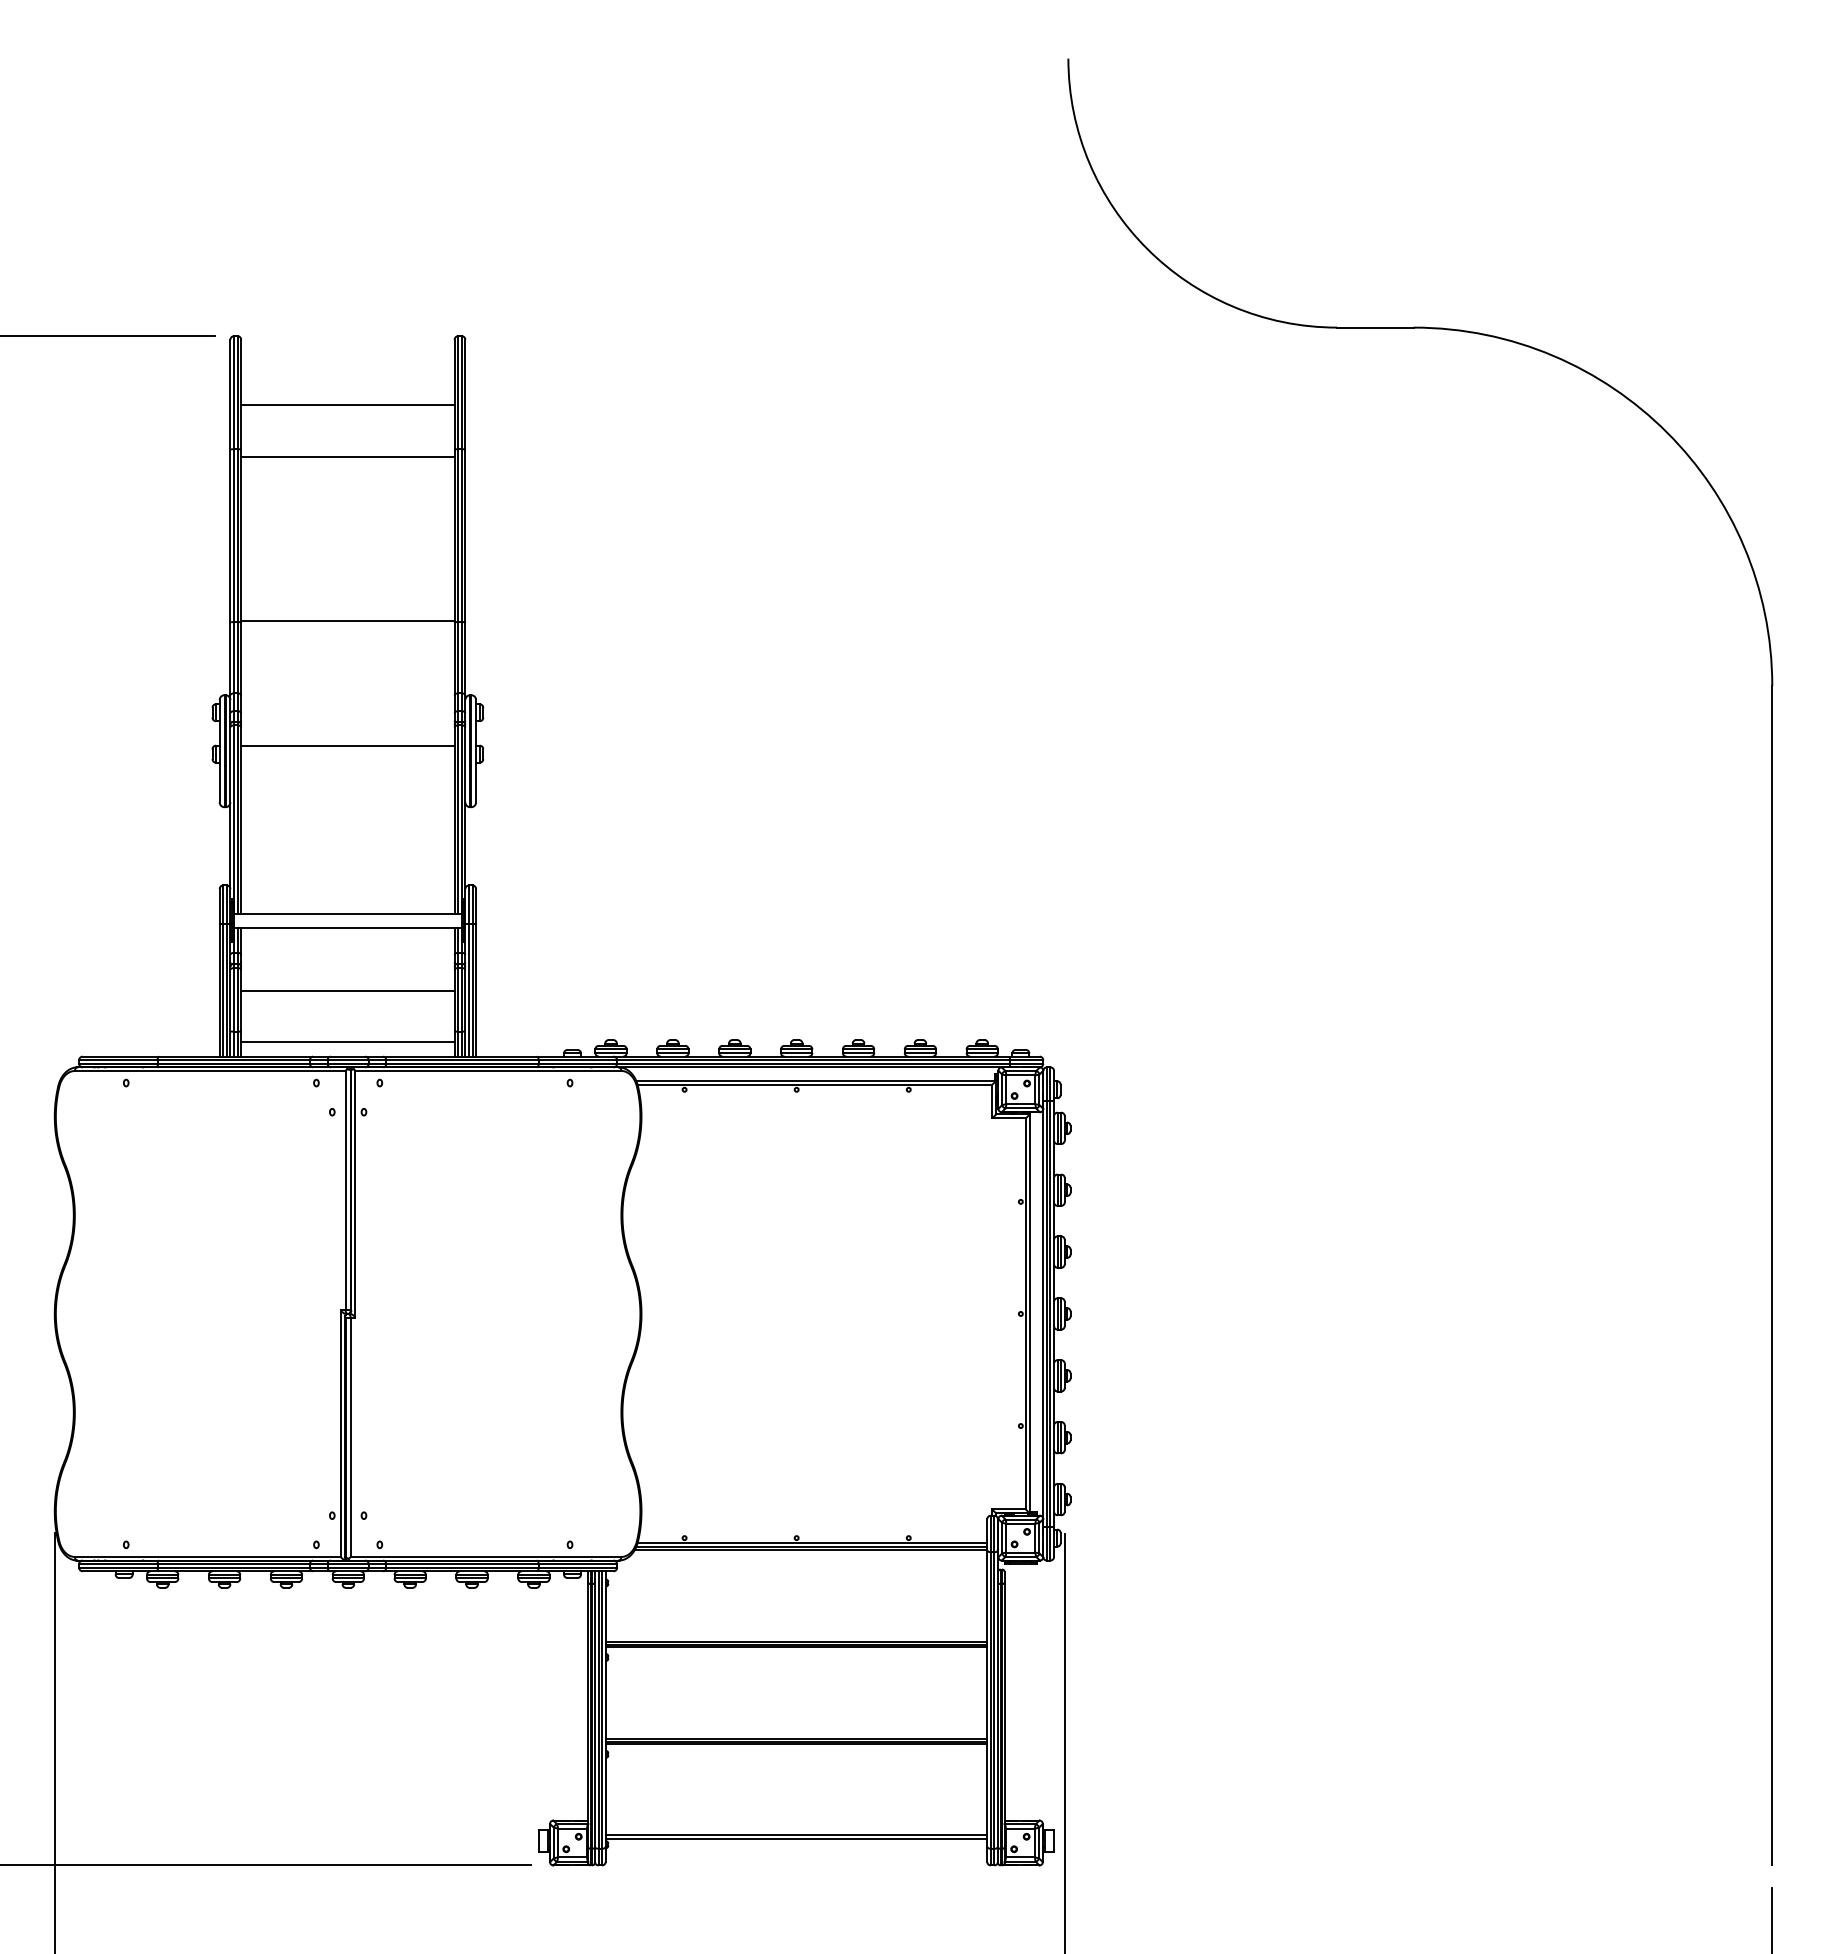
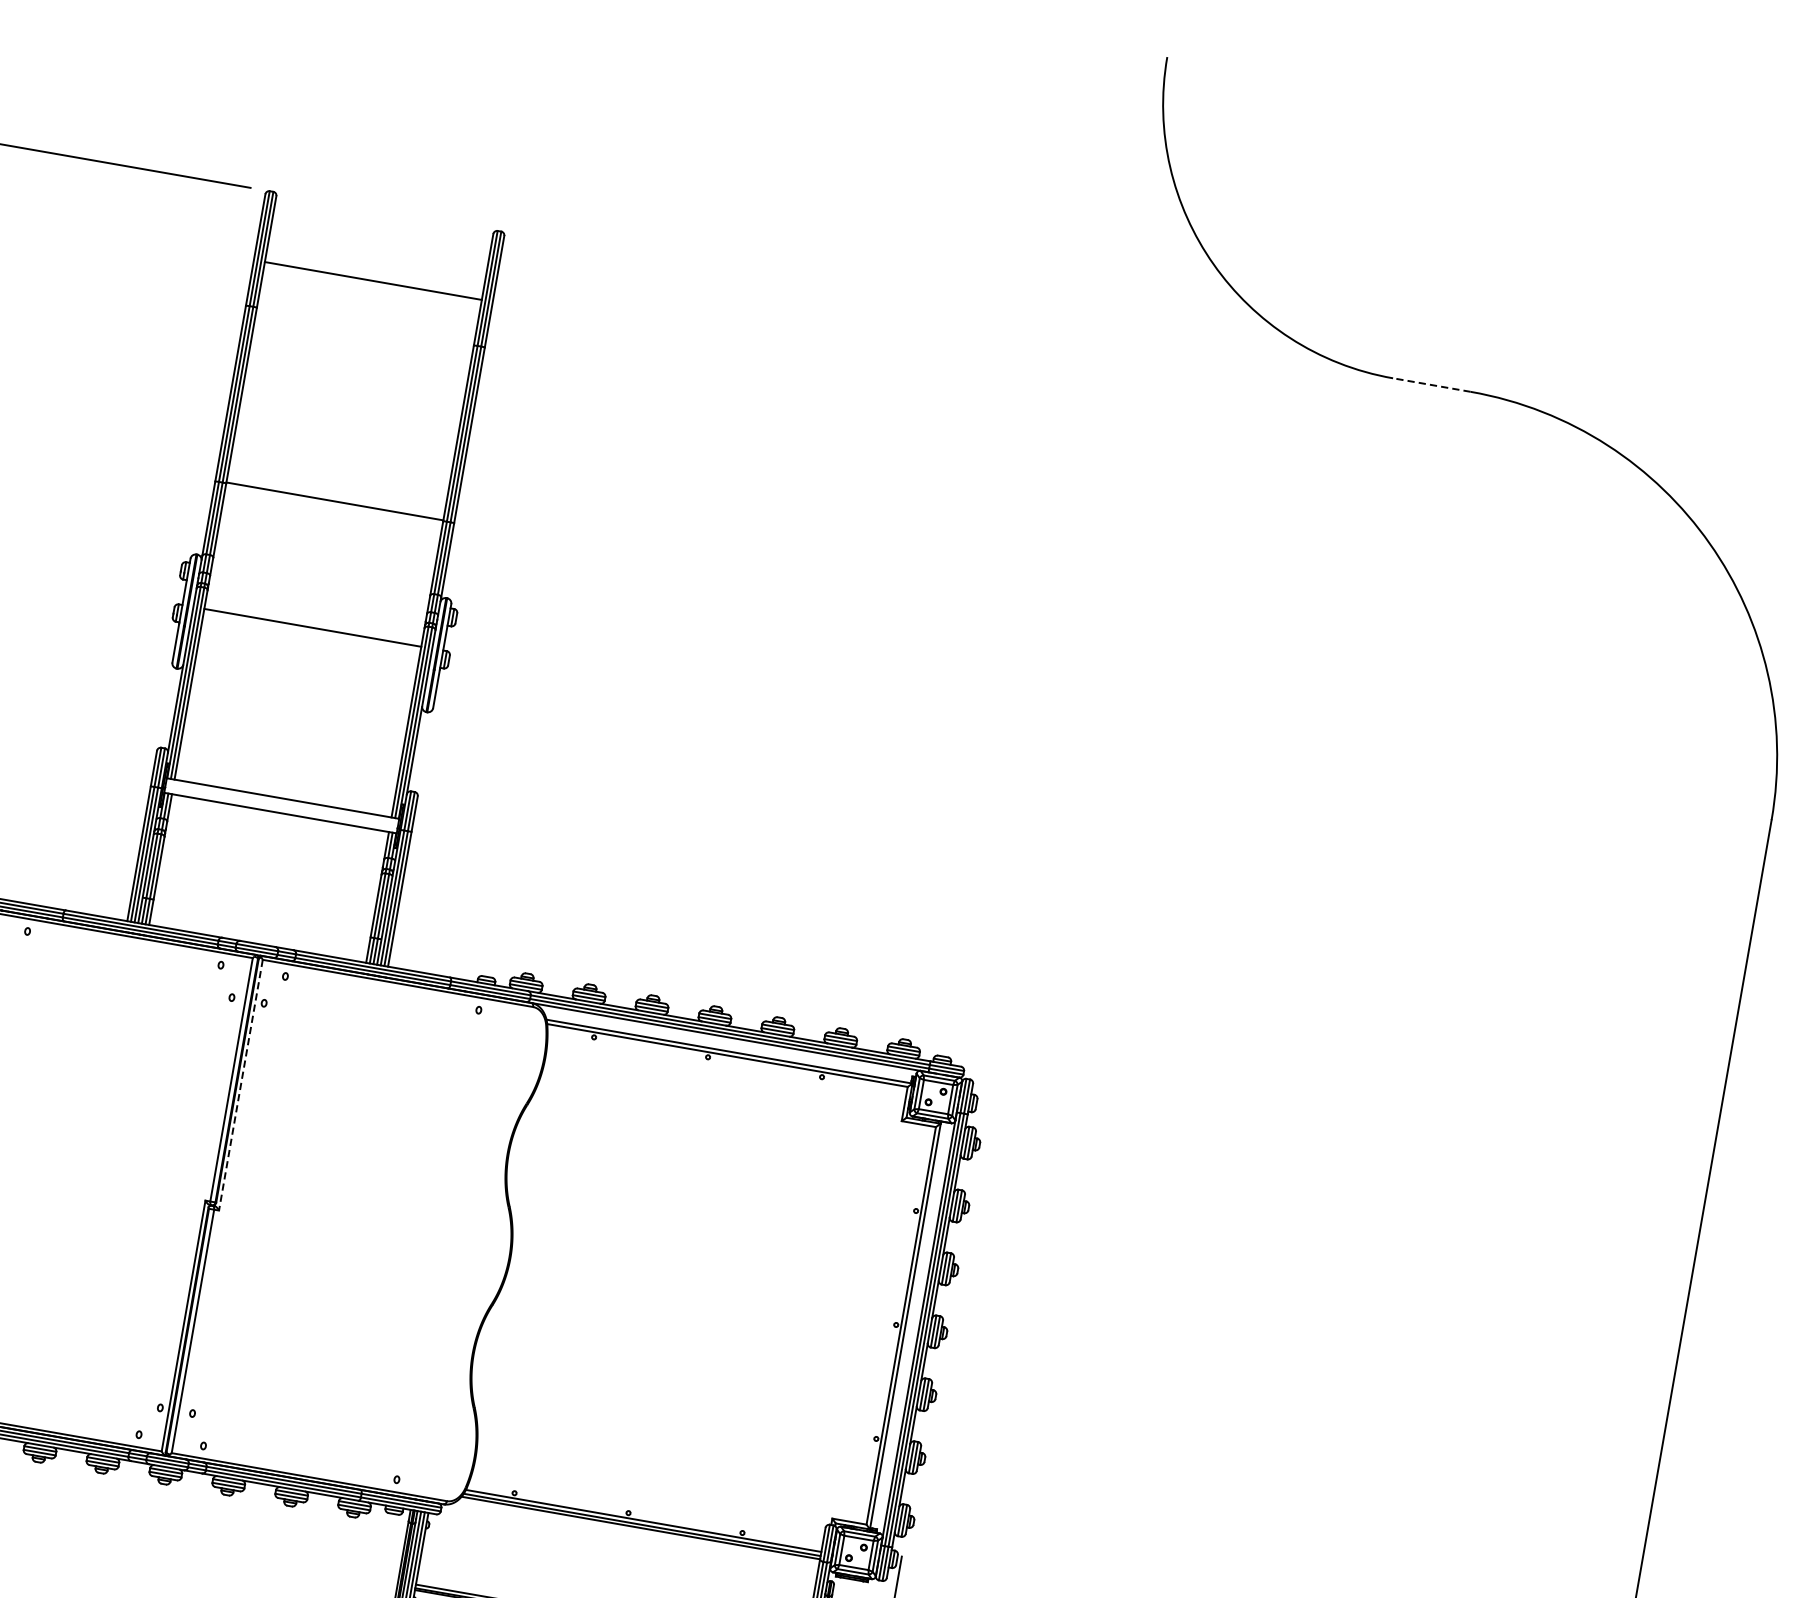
line: (1375, 327) -> (1431, 384), solid -> dashed
line: (347, 456) -> (363, 333), removed
line: (347, 991) -> (268, 877), removed
line: (347, 1042) -> (259, 929), removed
line: (355, 1194) -> (240, 1085), solid -> dashed

